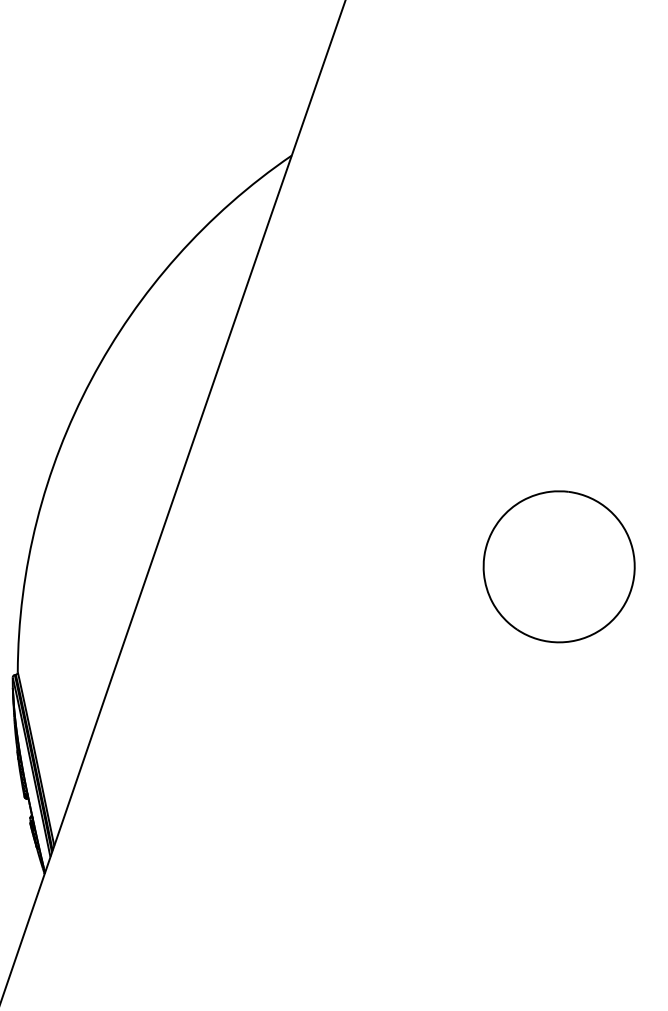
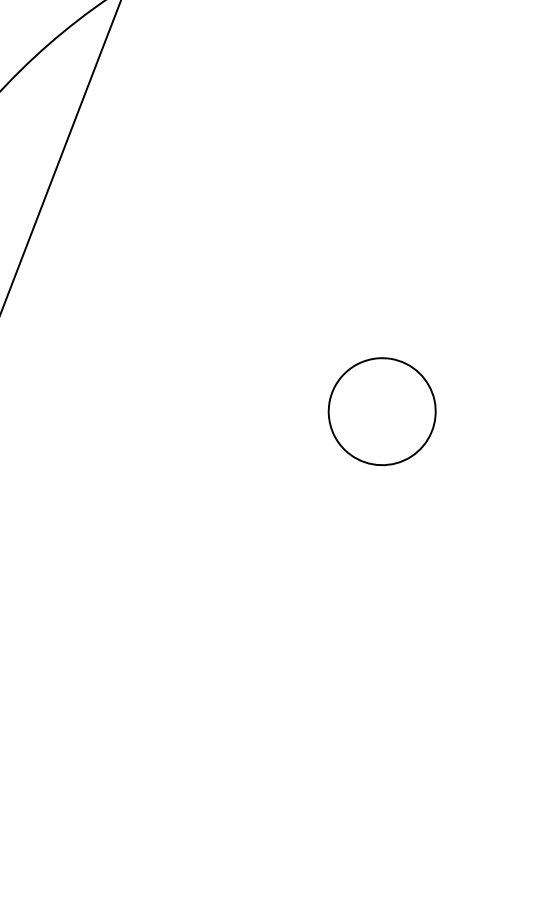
part: (558, 566) -> (381, 411), size x0.7

